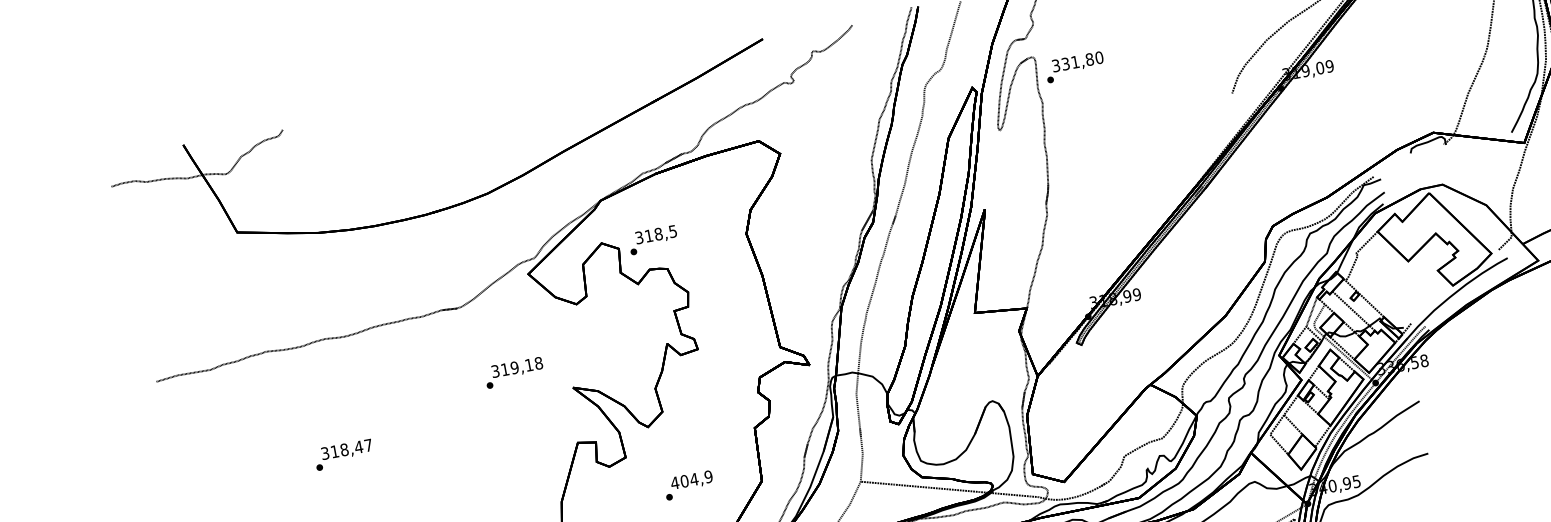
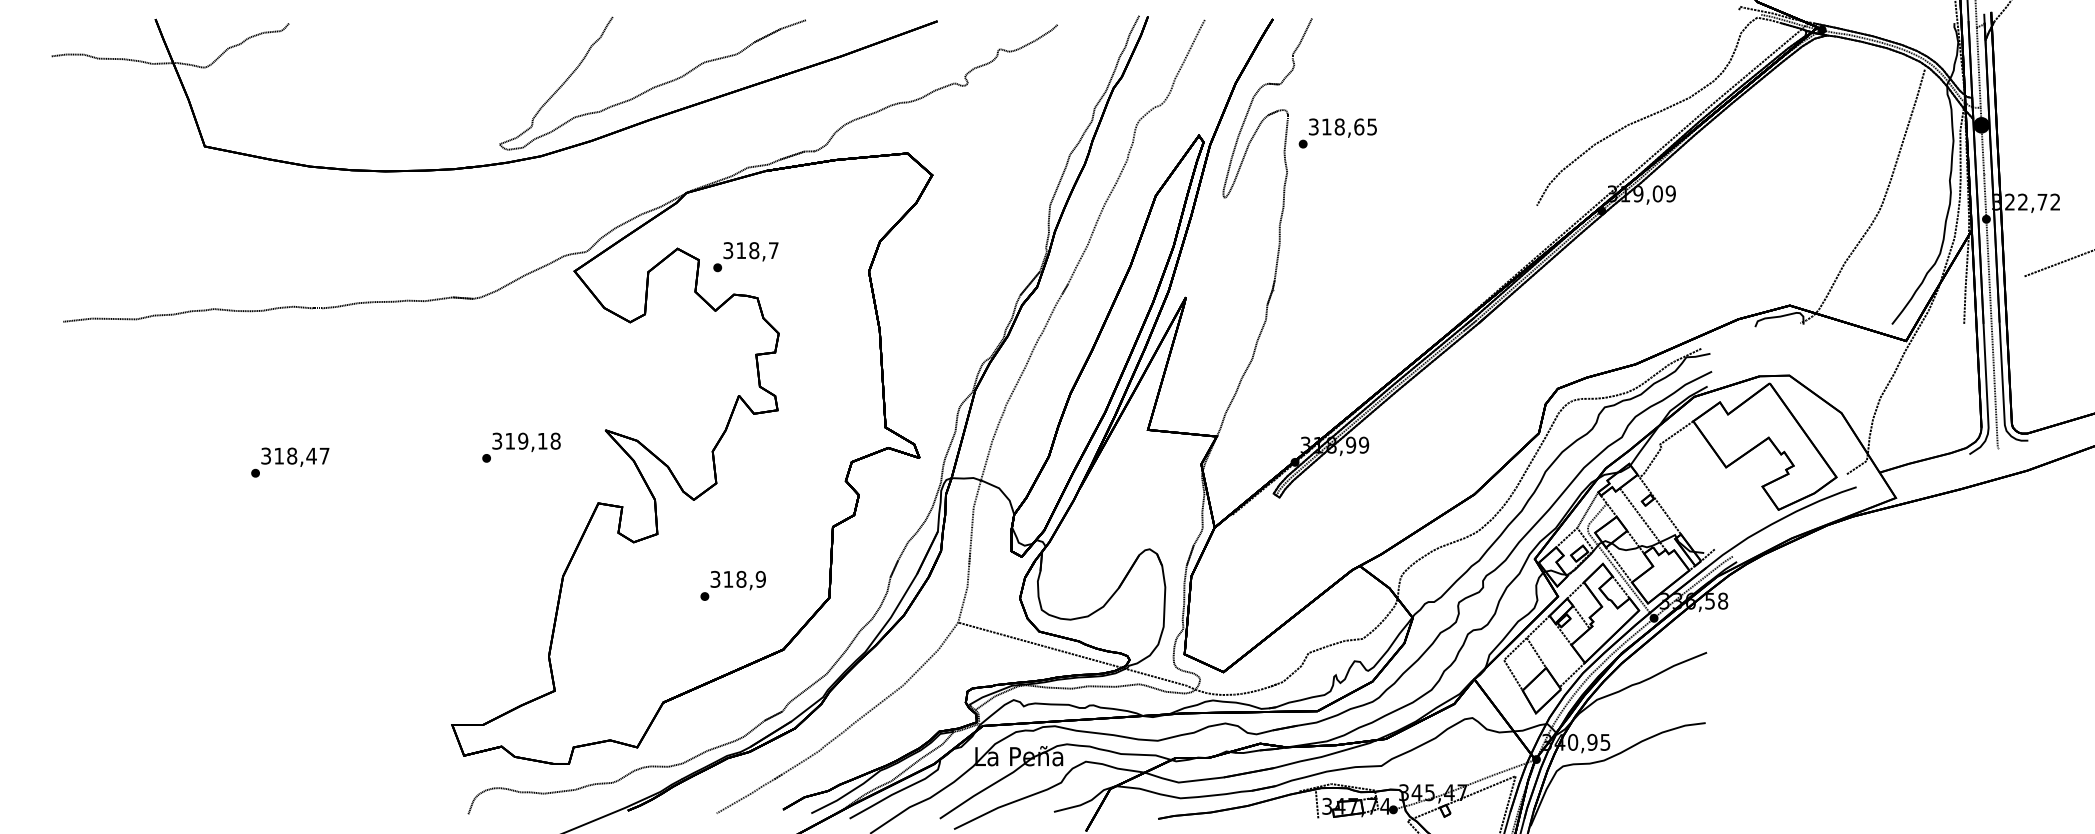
text: (1082, 60) -> (1349, 126), 331,80 -> 318,65
part: (560, 124) -> (652, 83), added
text: (672, 231) -> (773, 250), 318,5 -> 318,7
text: (514, 372) -> (521, 447), moved
text: (684, 480) -> (728, 578), 404,9 -> 318,9

